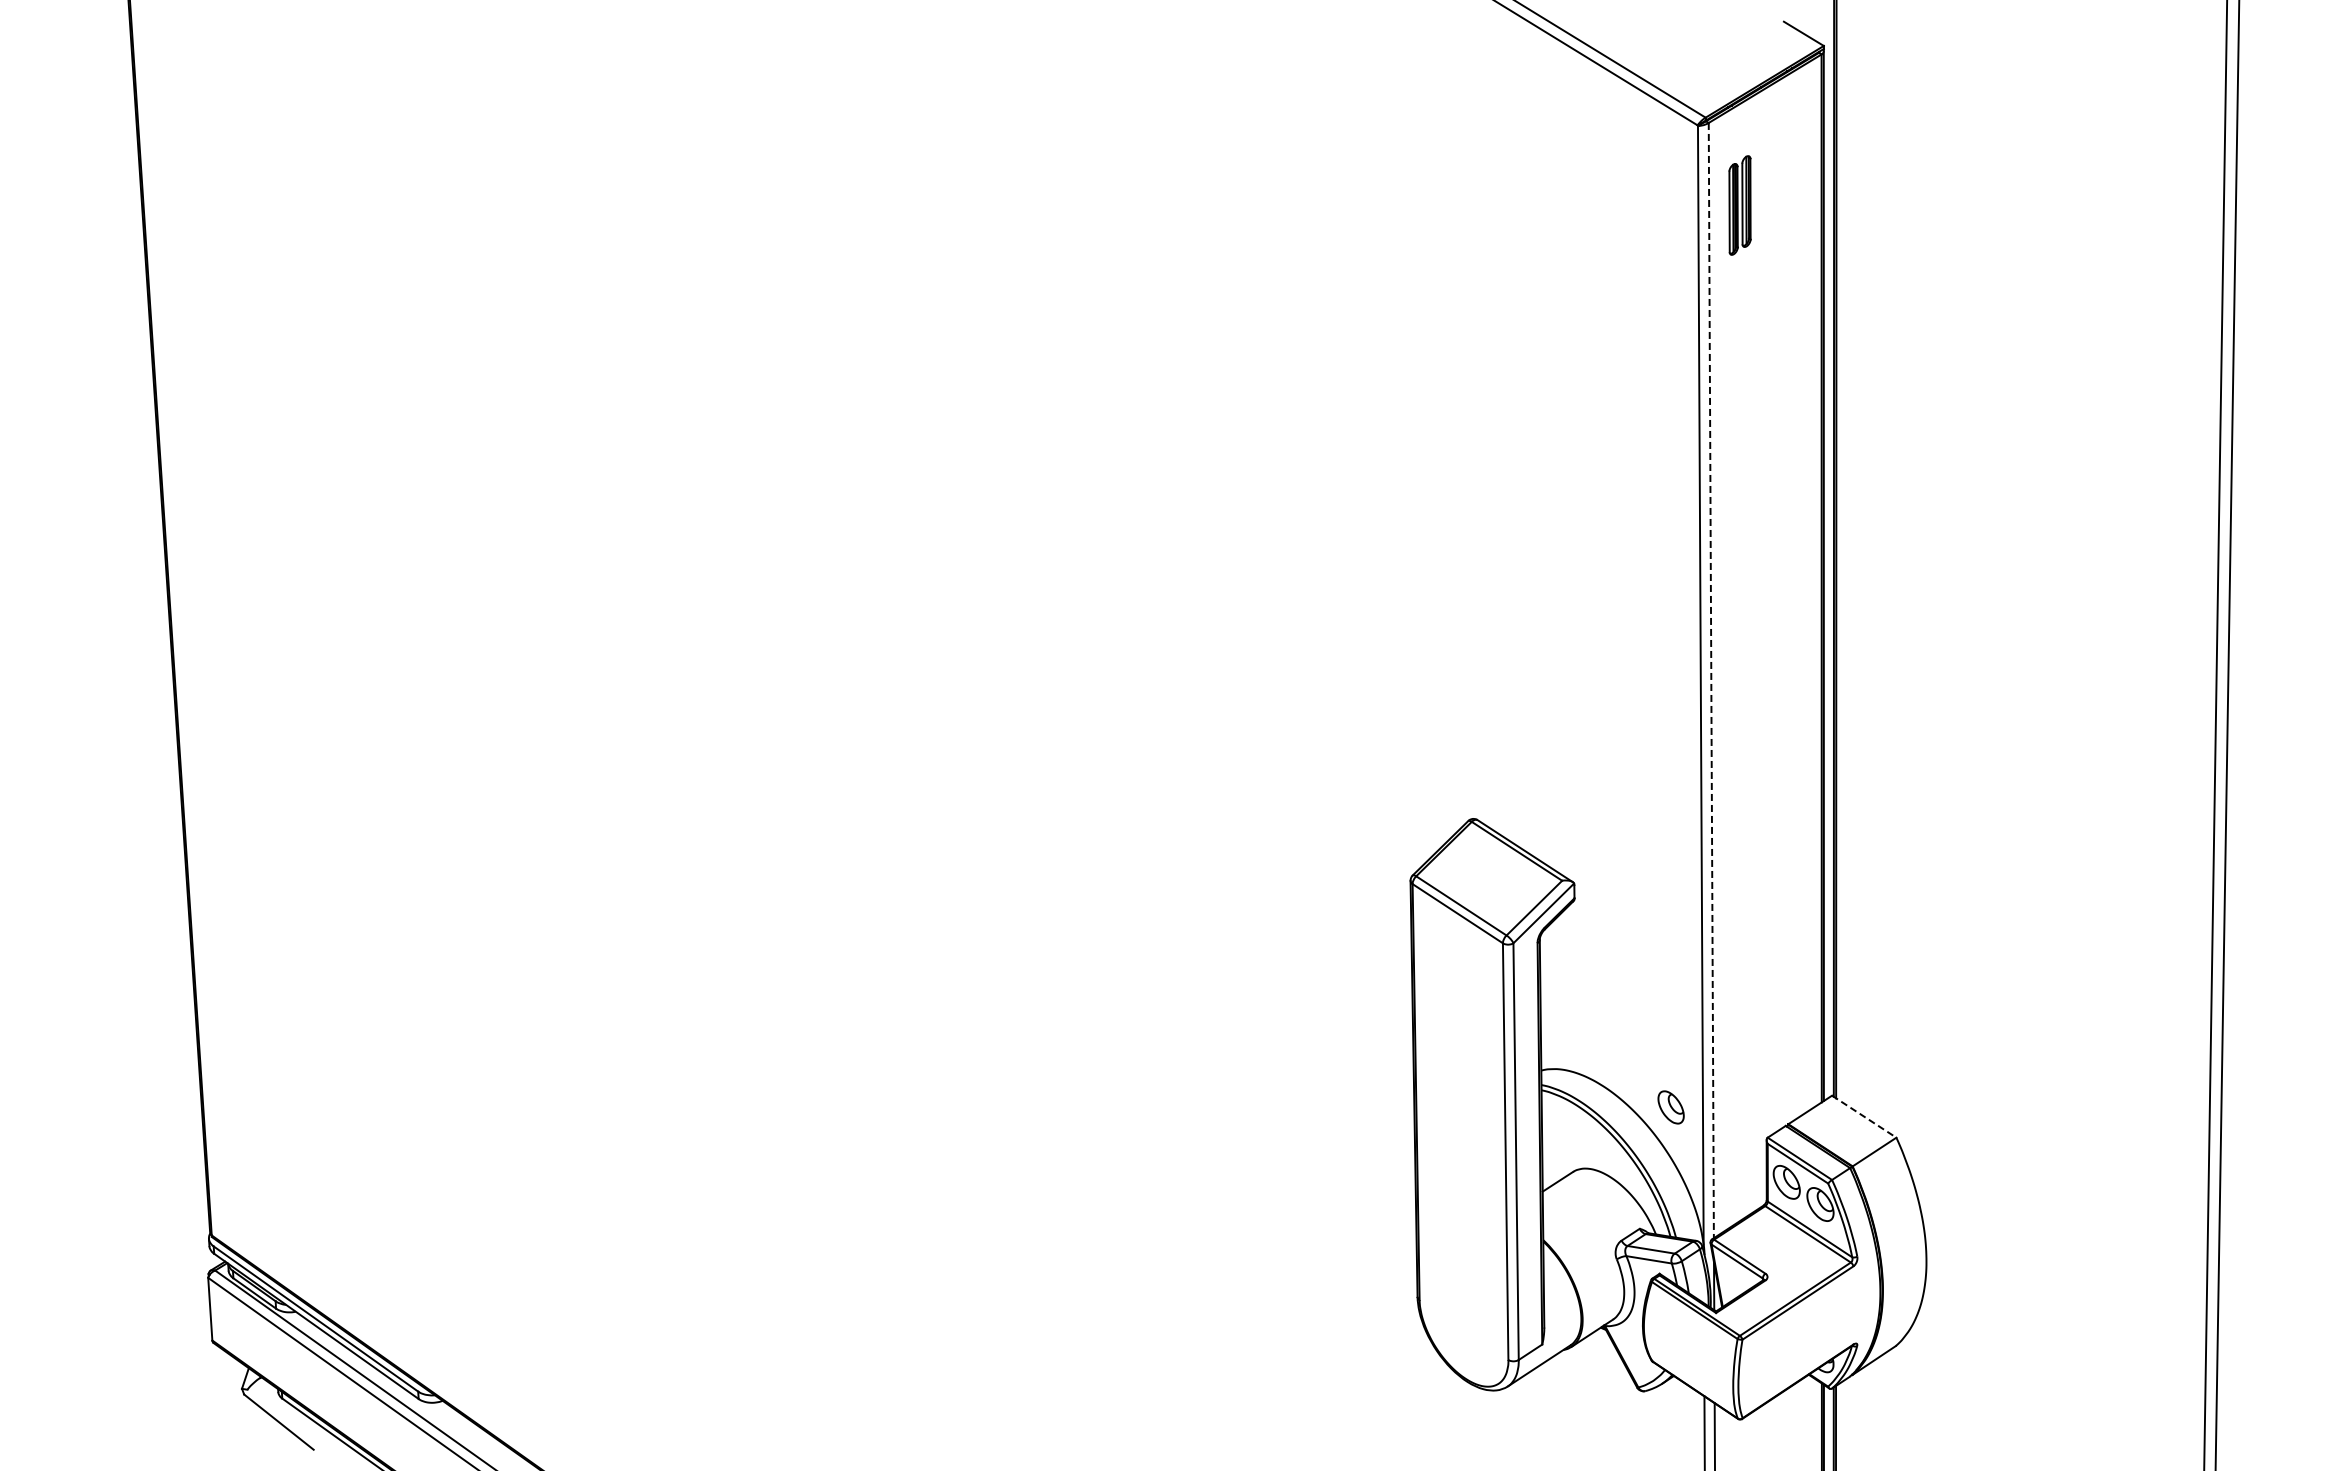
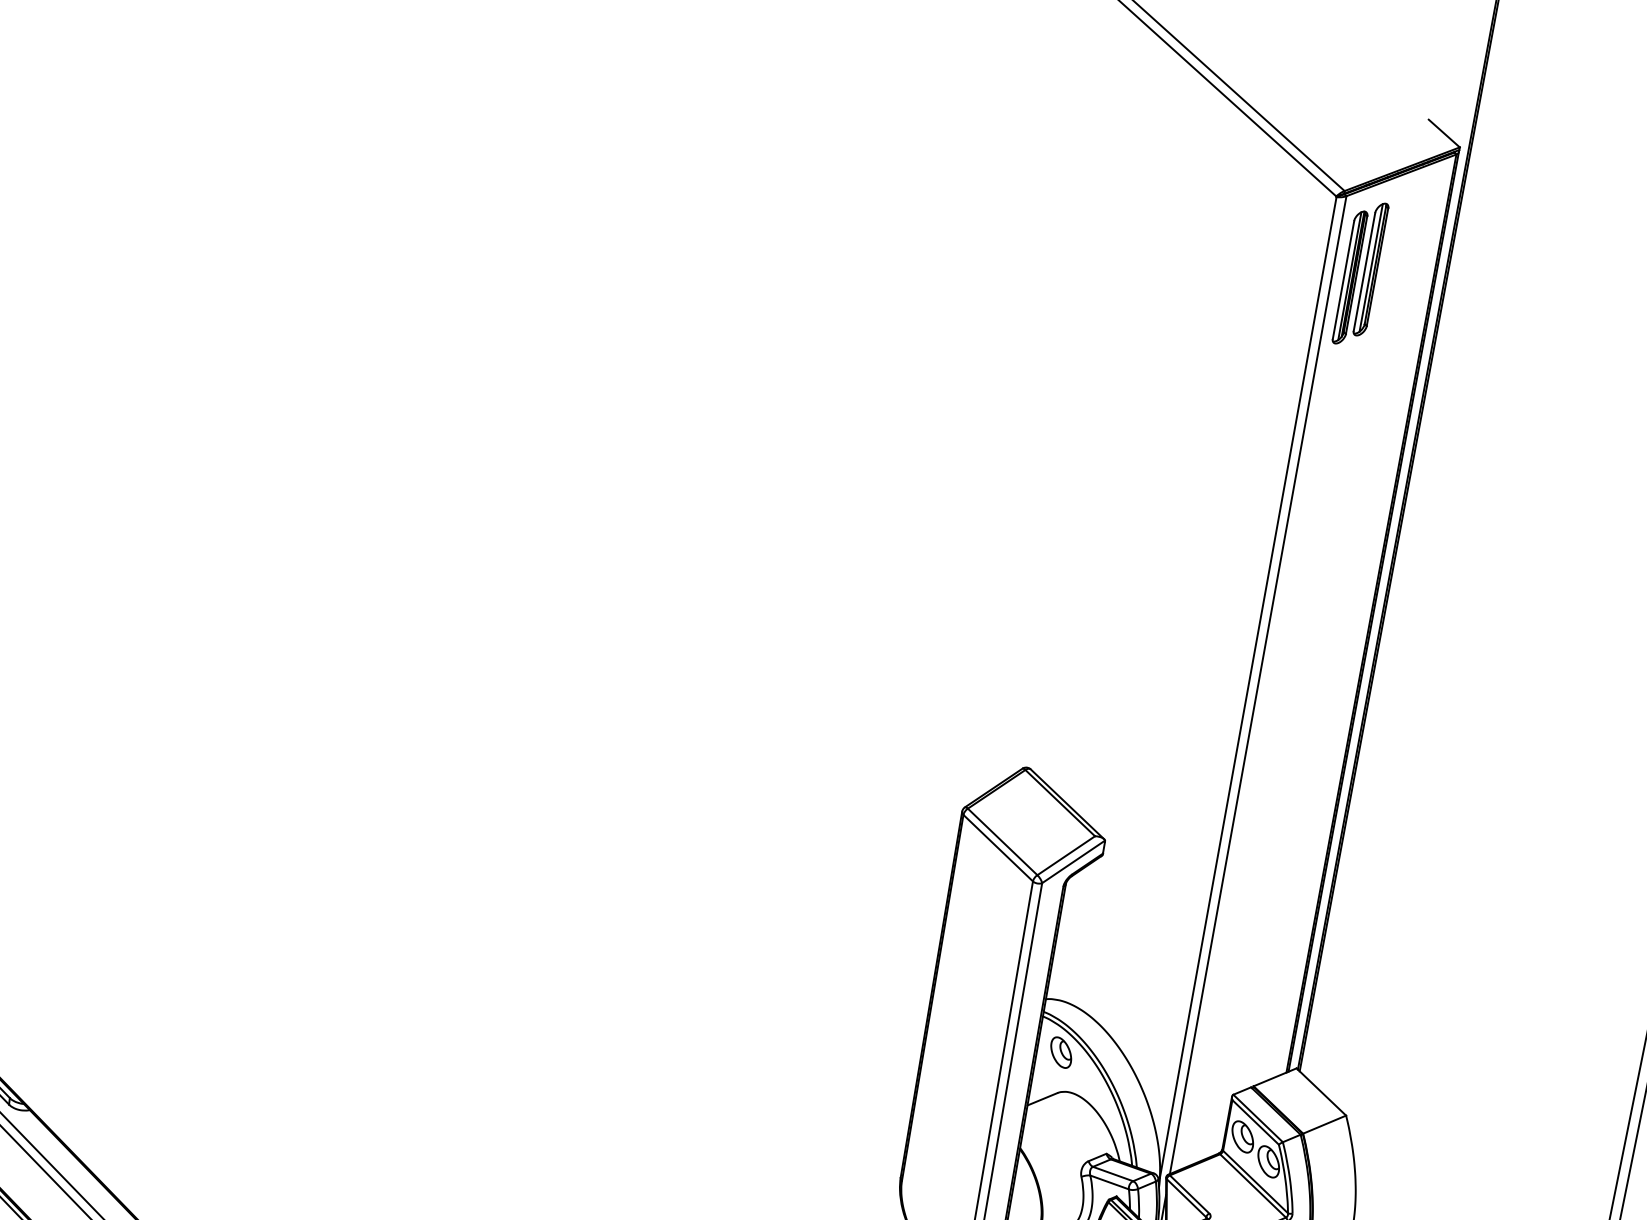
part: (1739, 205) -> (1360, 273), size x1.67
line: (1711, 680) -> (1258, 685), dashed -> solid
part: (1670, 1107) -> (1060, 1052), moved
line: (1864, 1116) -> (1321, 1091), dashed -> solid

